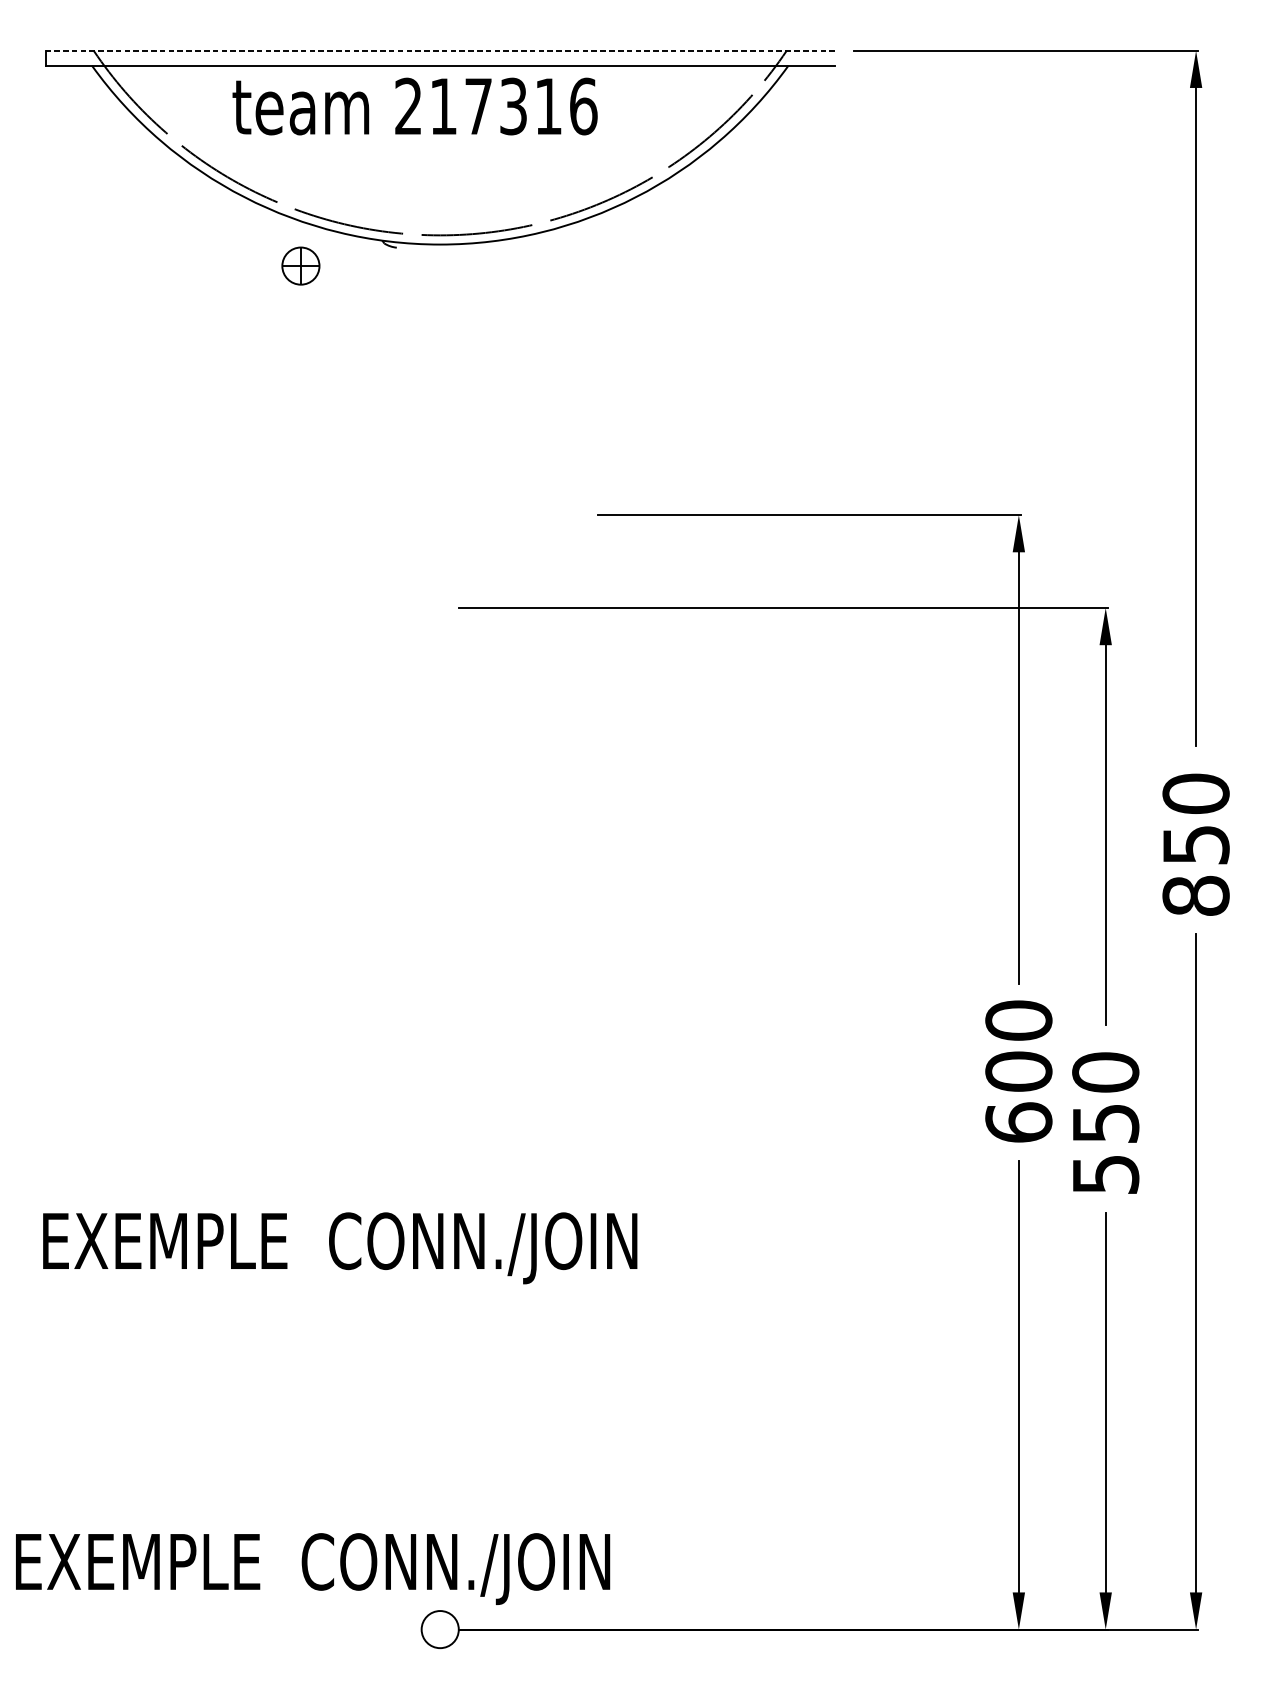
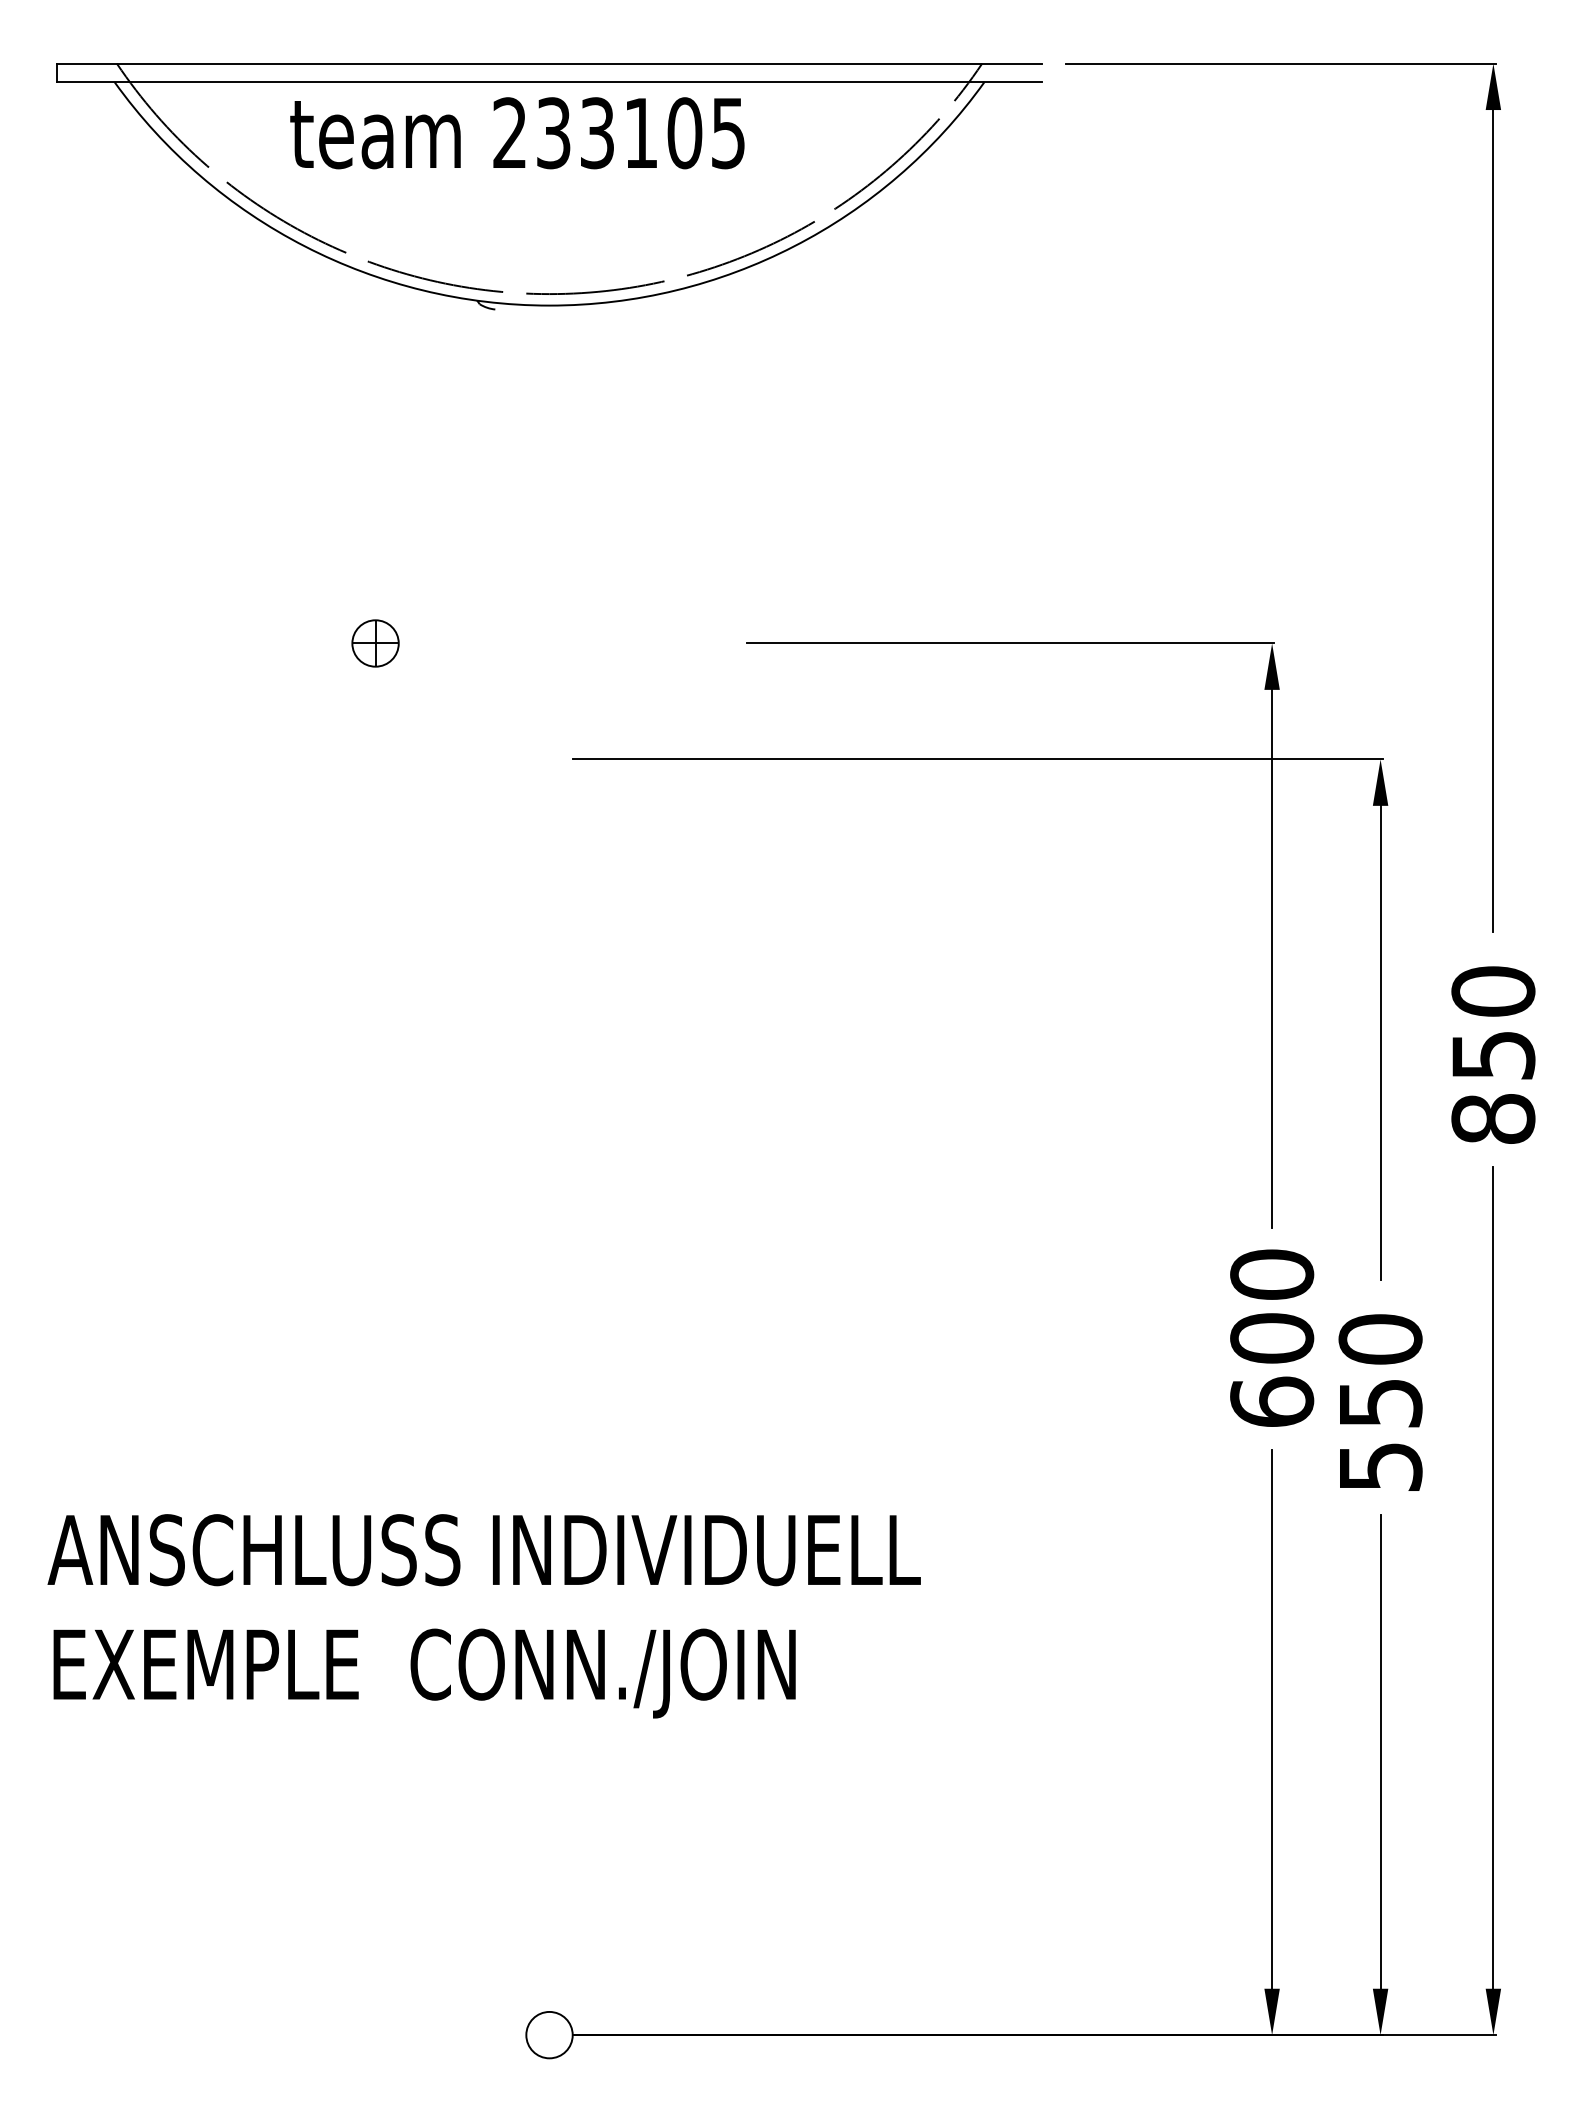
line: (440, 50) -> (549, 63), dashed -> solid
text: (513, 106) -> (641, 133), 217316 -> 233105
part: (300, 266) -> (375, 643), moved
text: (387, 1247) -> (483, 1558), EXEMPLE  CONN./JOIN -> ANSCHLUSS INDIVIDUELL
text: (312, 1569) -> (424, 1673), moved

